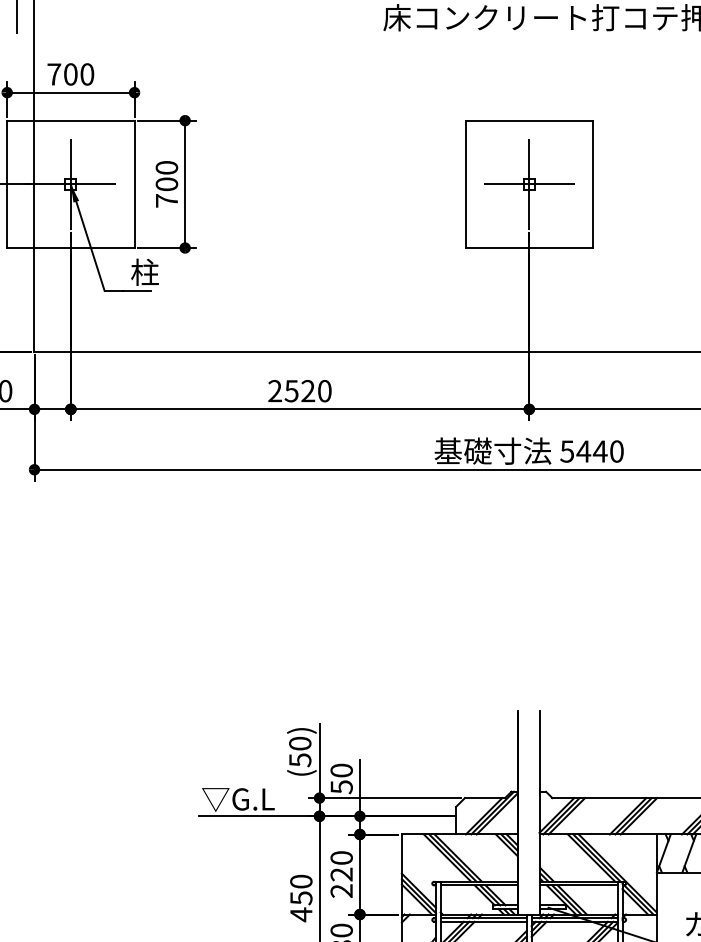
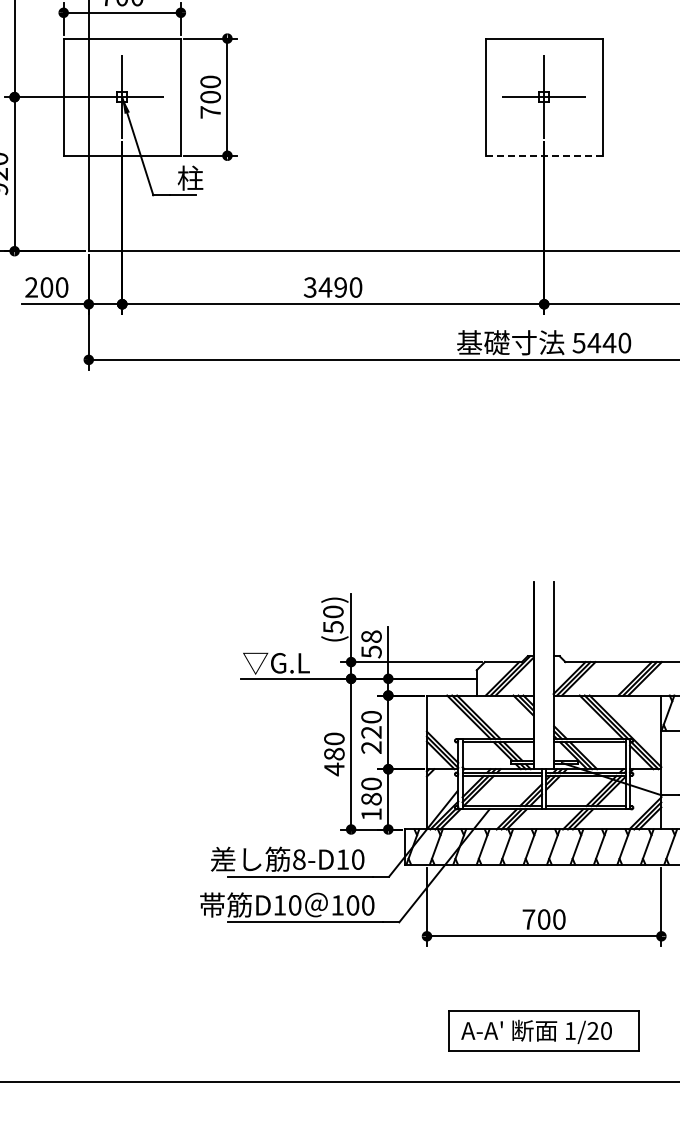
line: (529, 247) -> (544, 155), solid -> dashed
text: (290, 391) -> (324, 287), 2520 -> 3490
text: (341, 770) -> (371, 636), 50 -> 58
text: (301, 897) -> (334, 753), 450 -> 480

